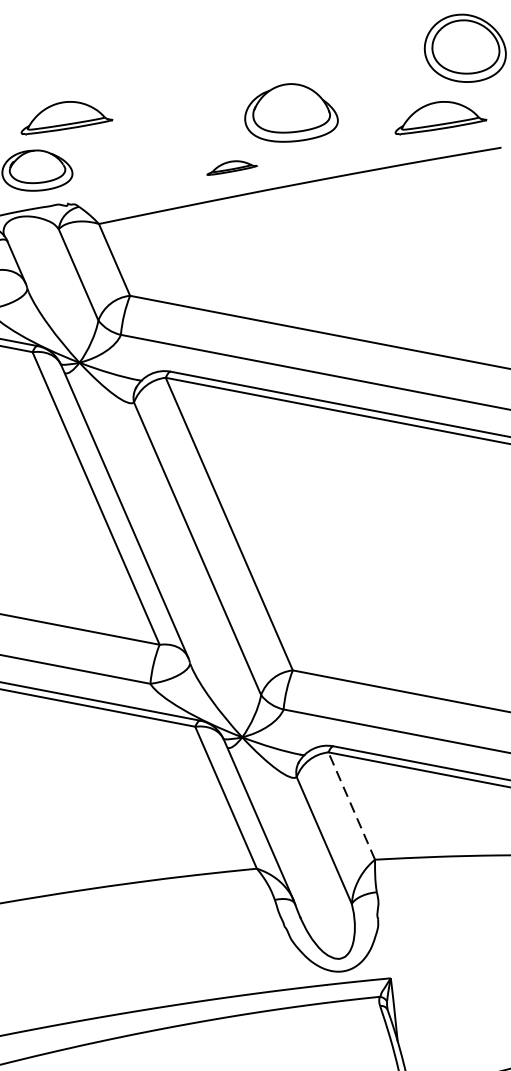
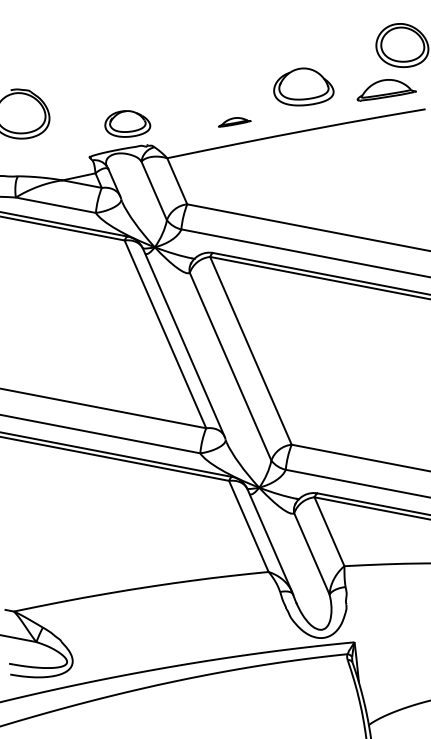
part: (290, 112) -> (303, 86), moved
part: (66, 118) -> (146, 90), removed
part: (231, 168) -> (234, 122), moved
line: (351, 805) -> (329, 531), dashed -> solid

